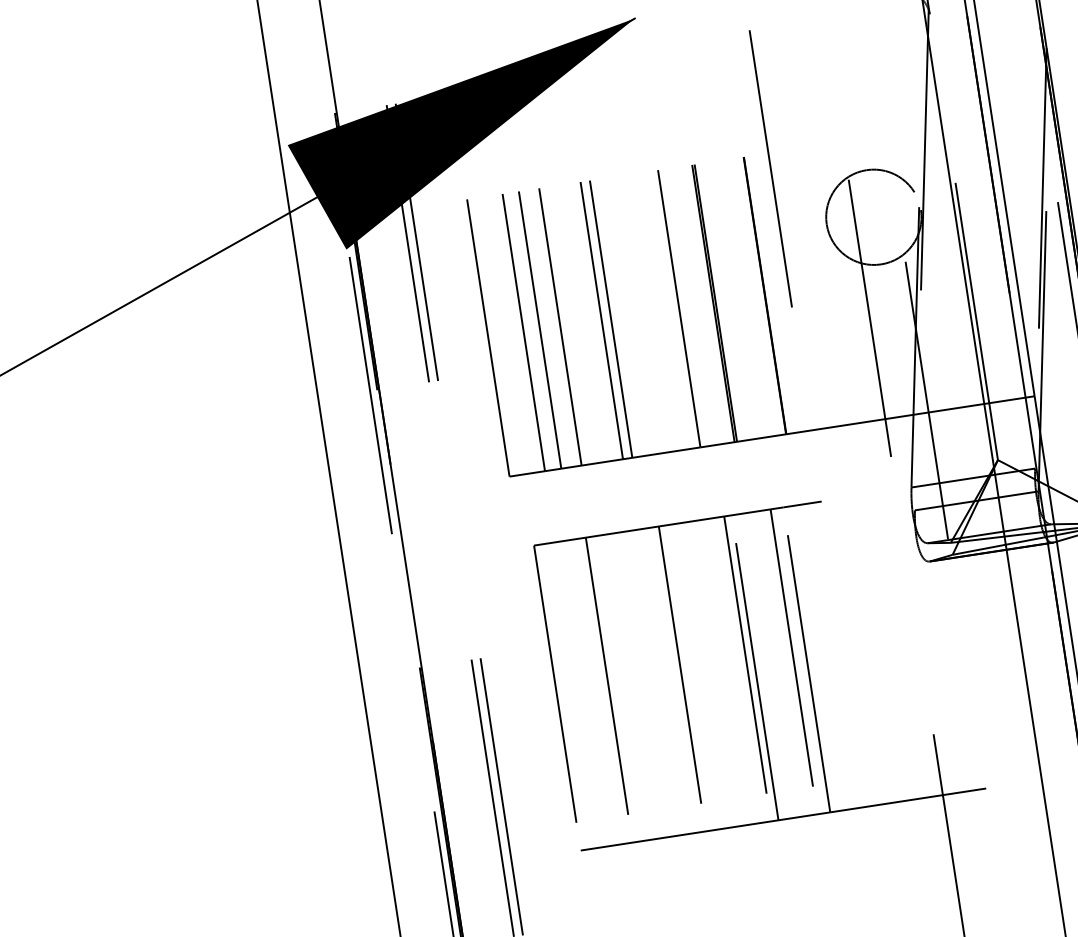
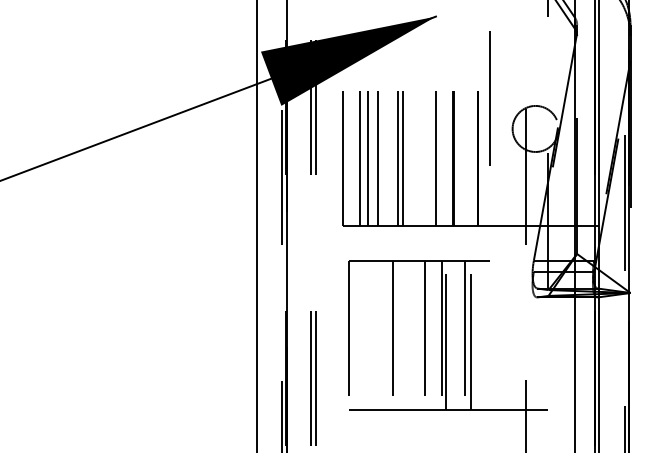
line: (682, 676) -> (425, 334), moved
line: (608, 688) -> (392, 334), moved

